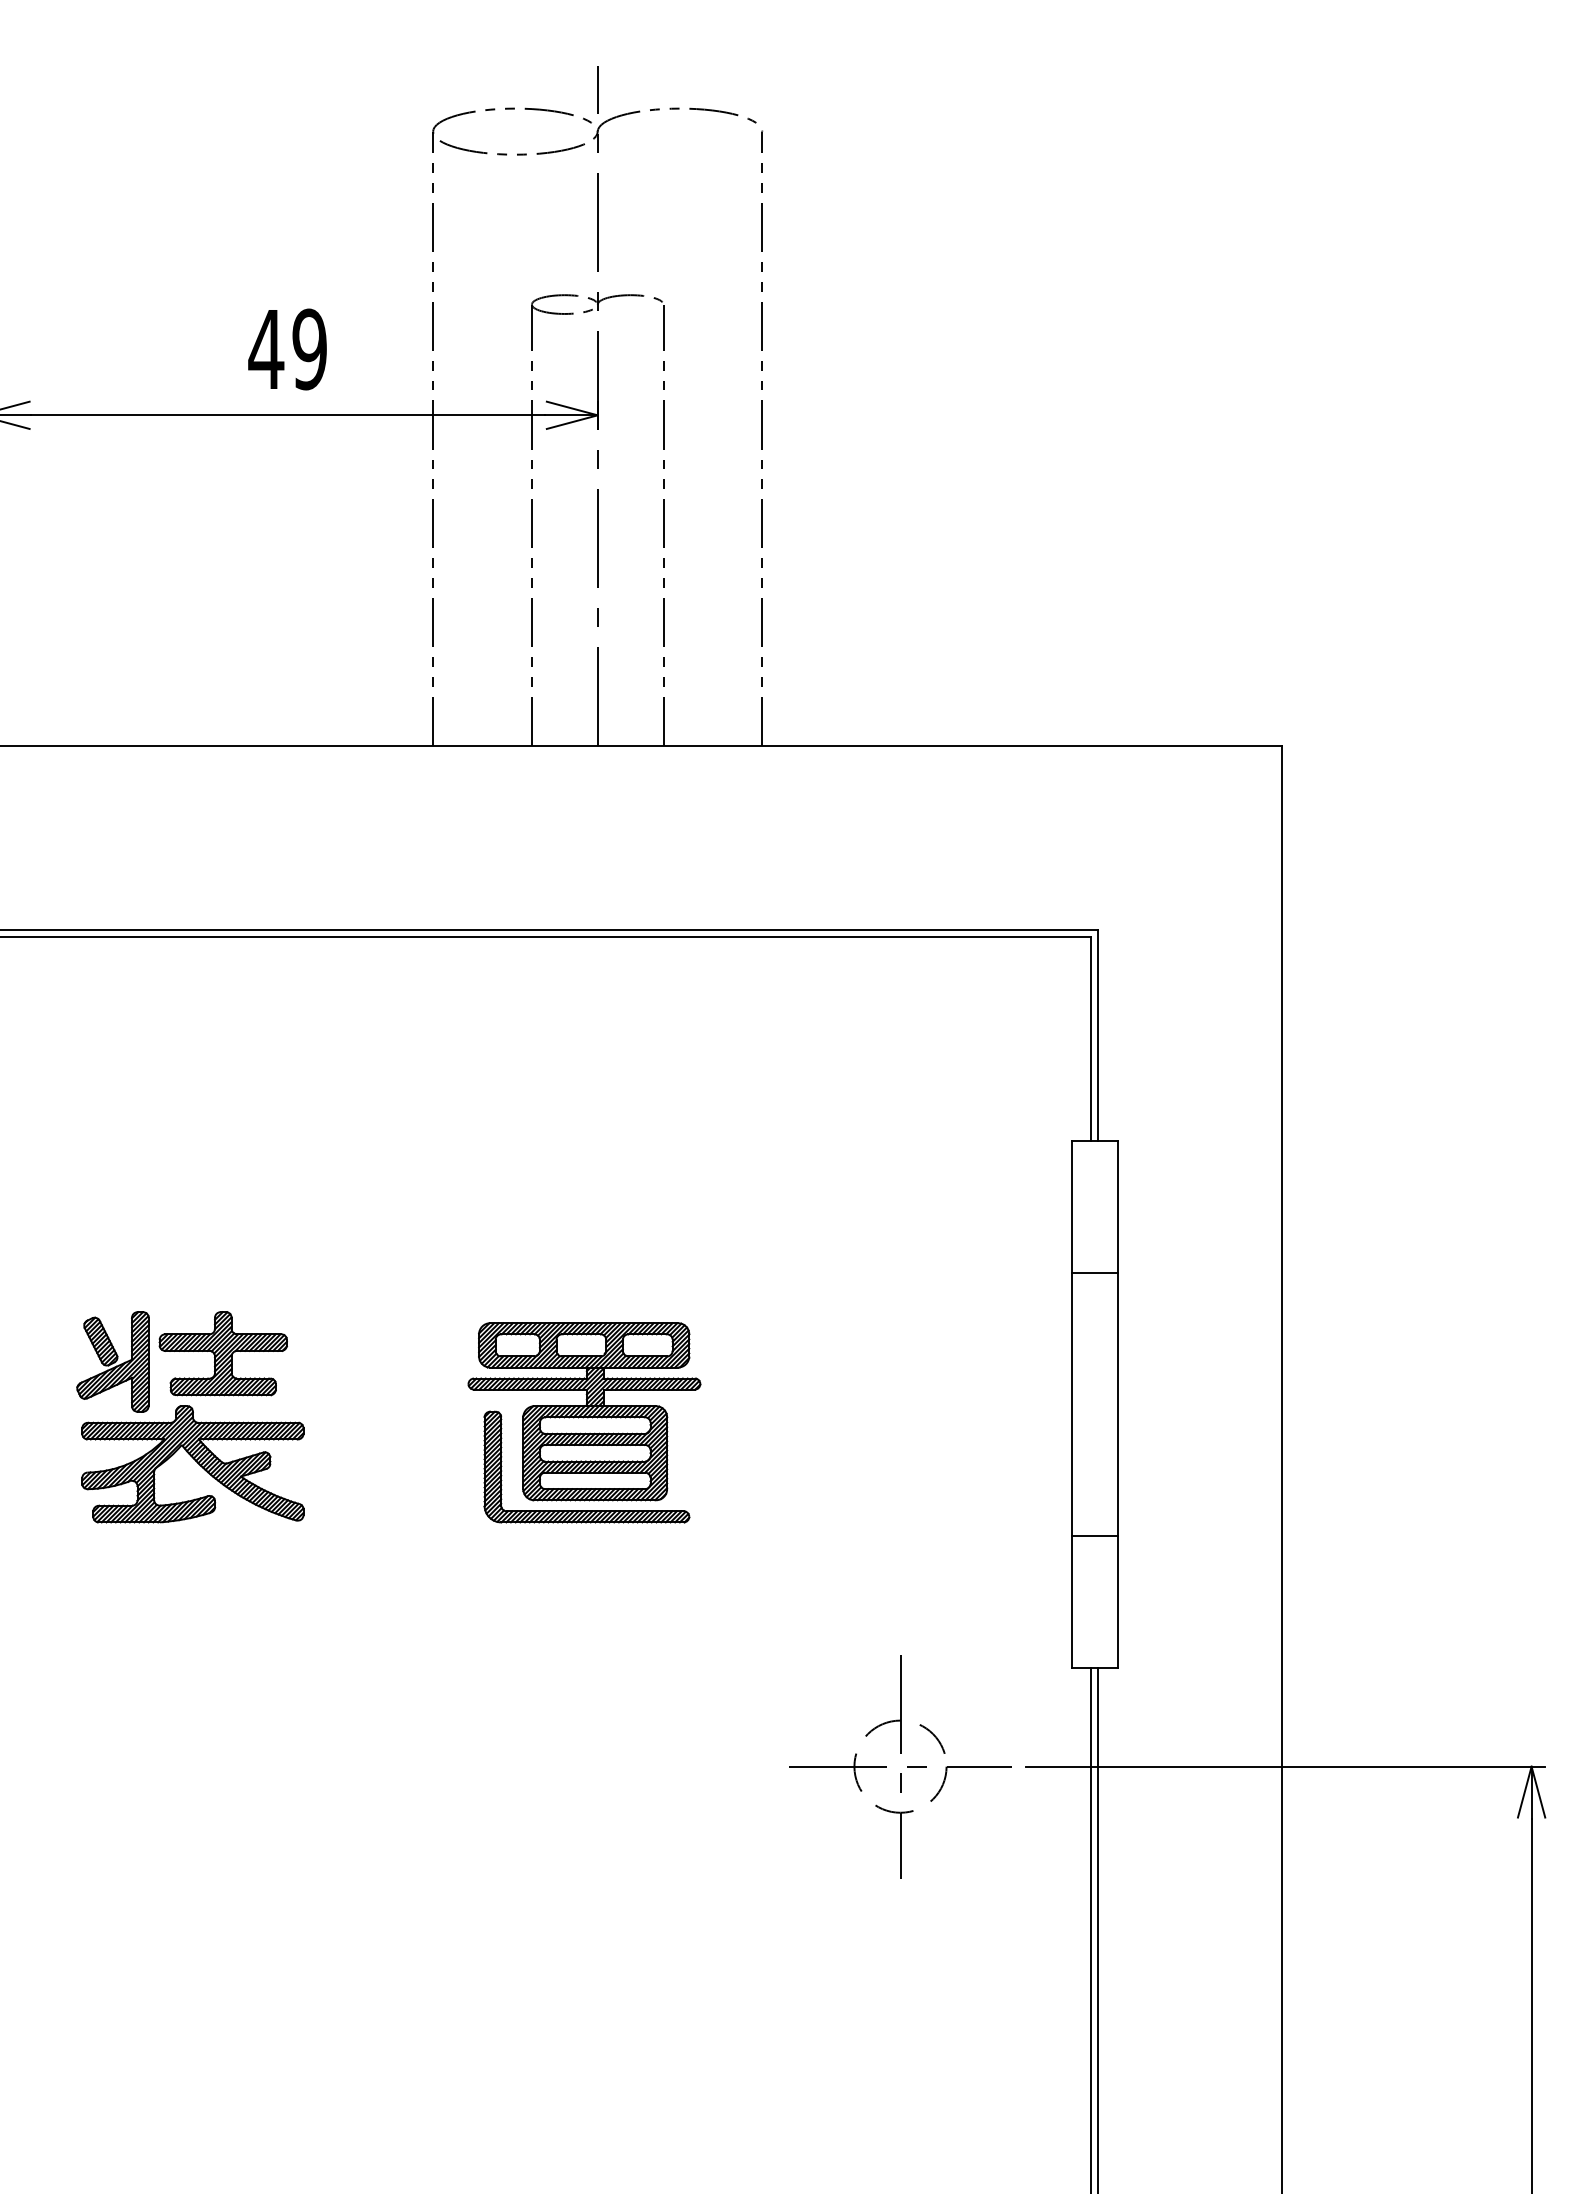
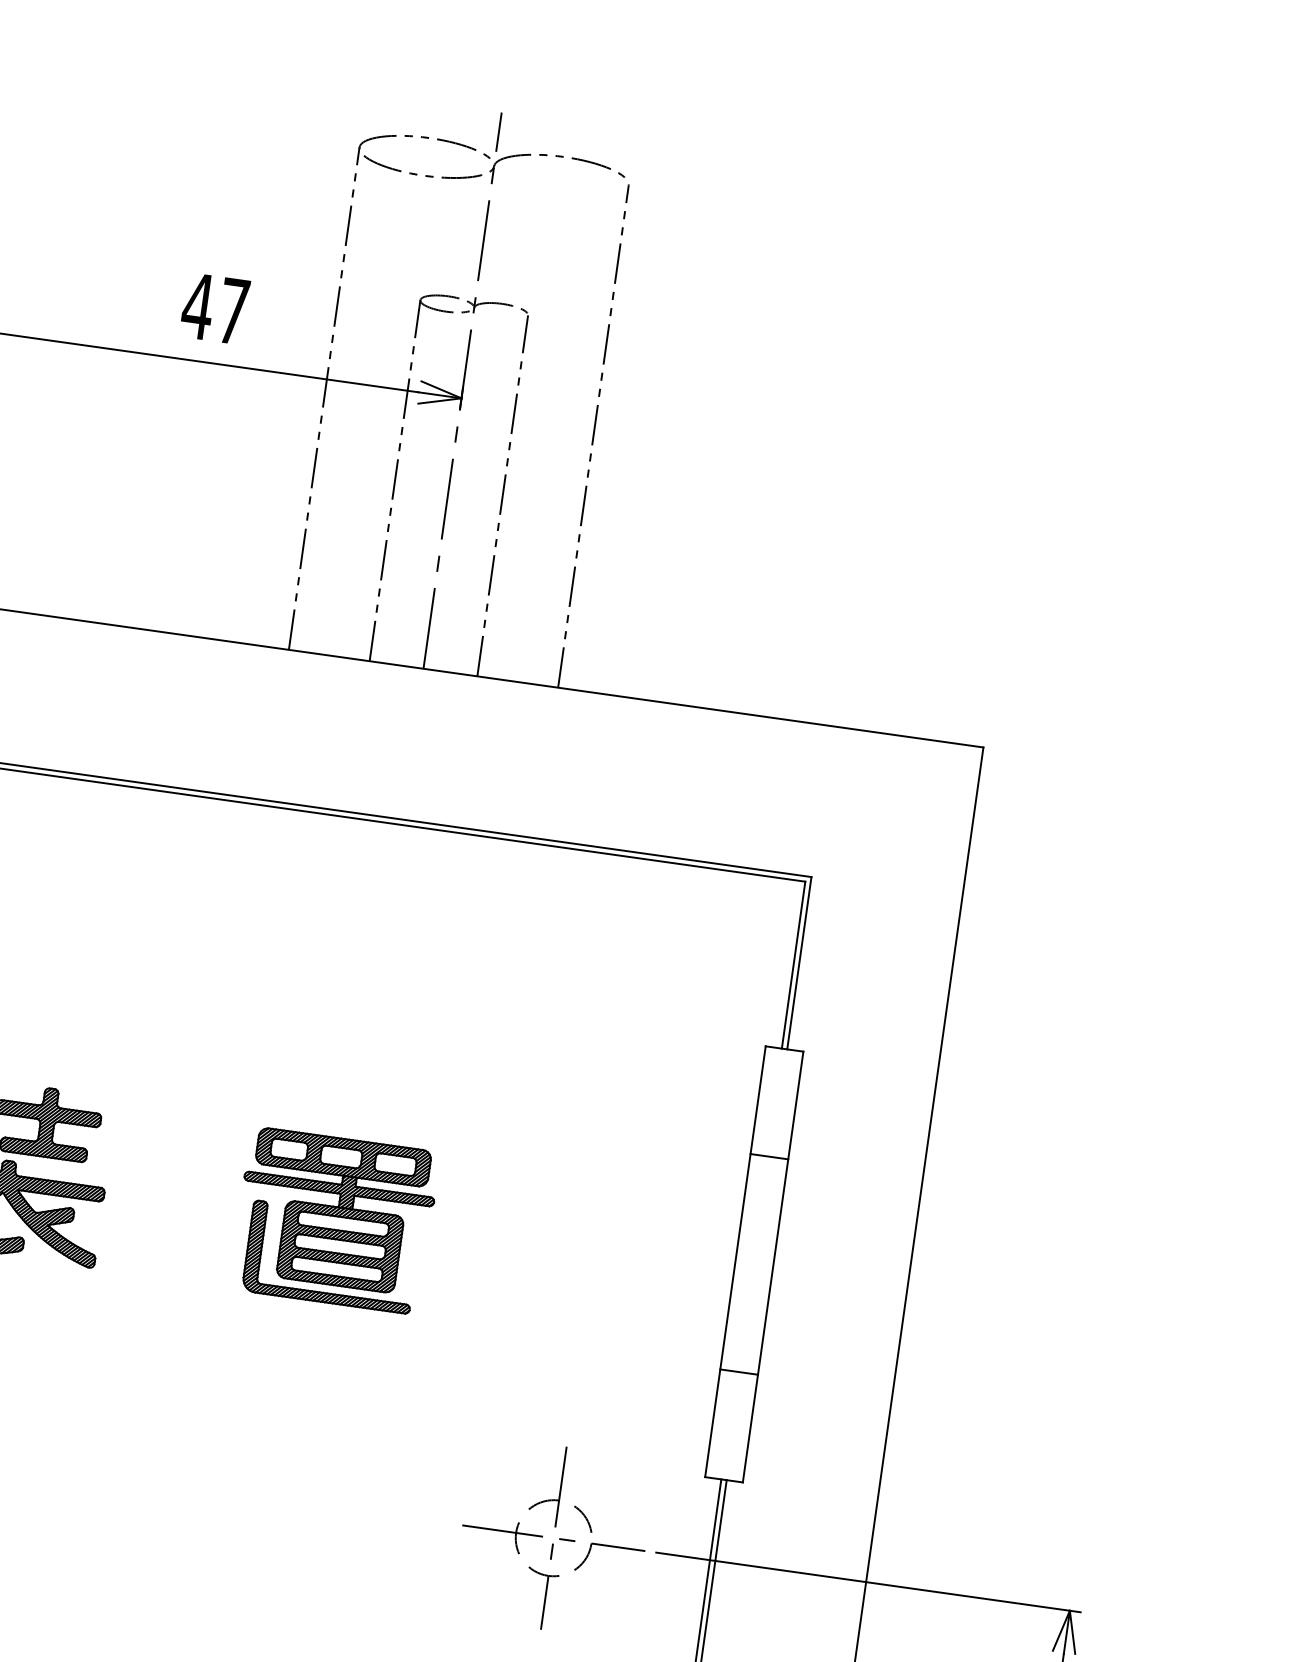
text: (309, 349) -> (233, 311), 49 -> 47

